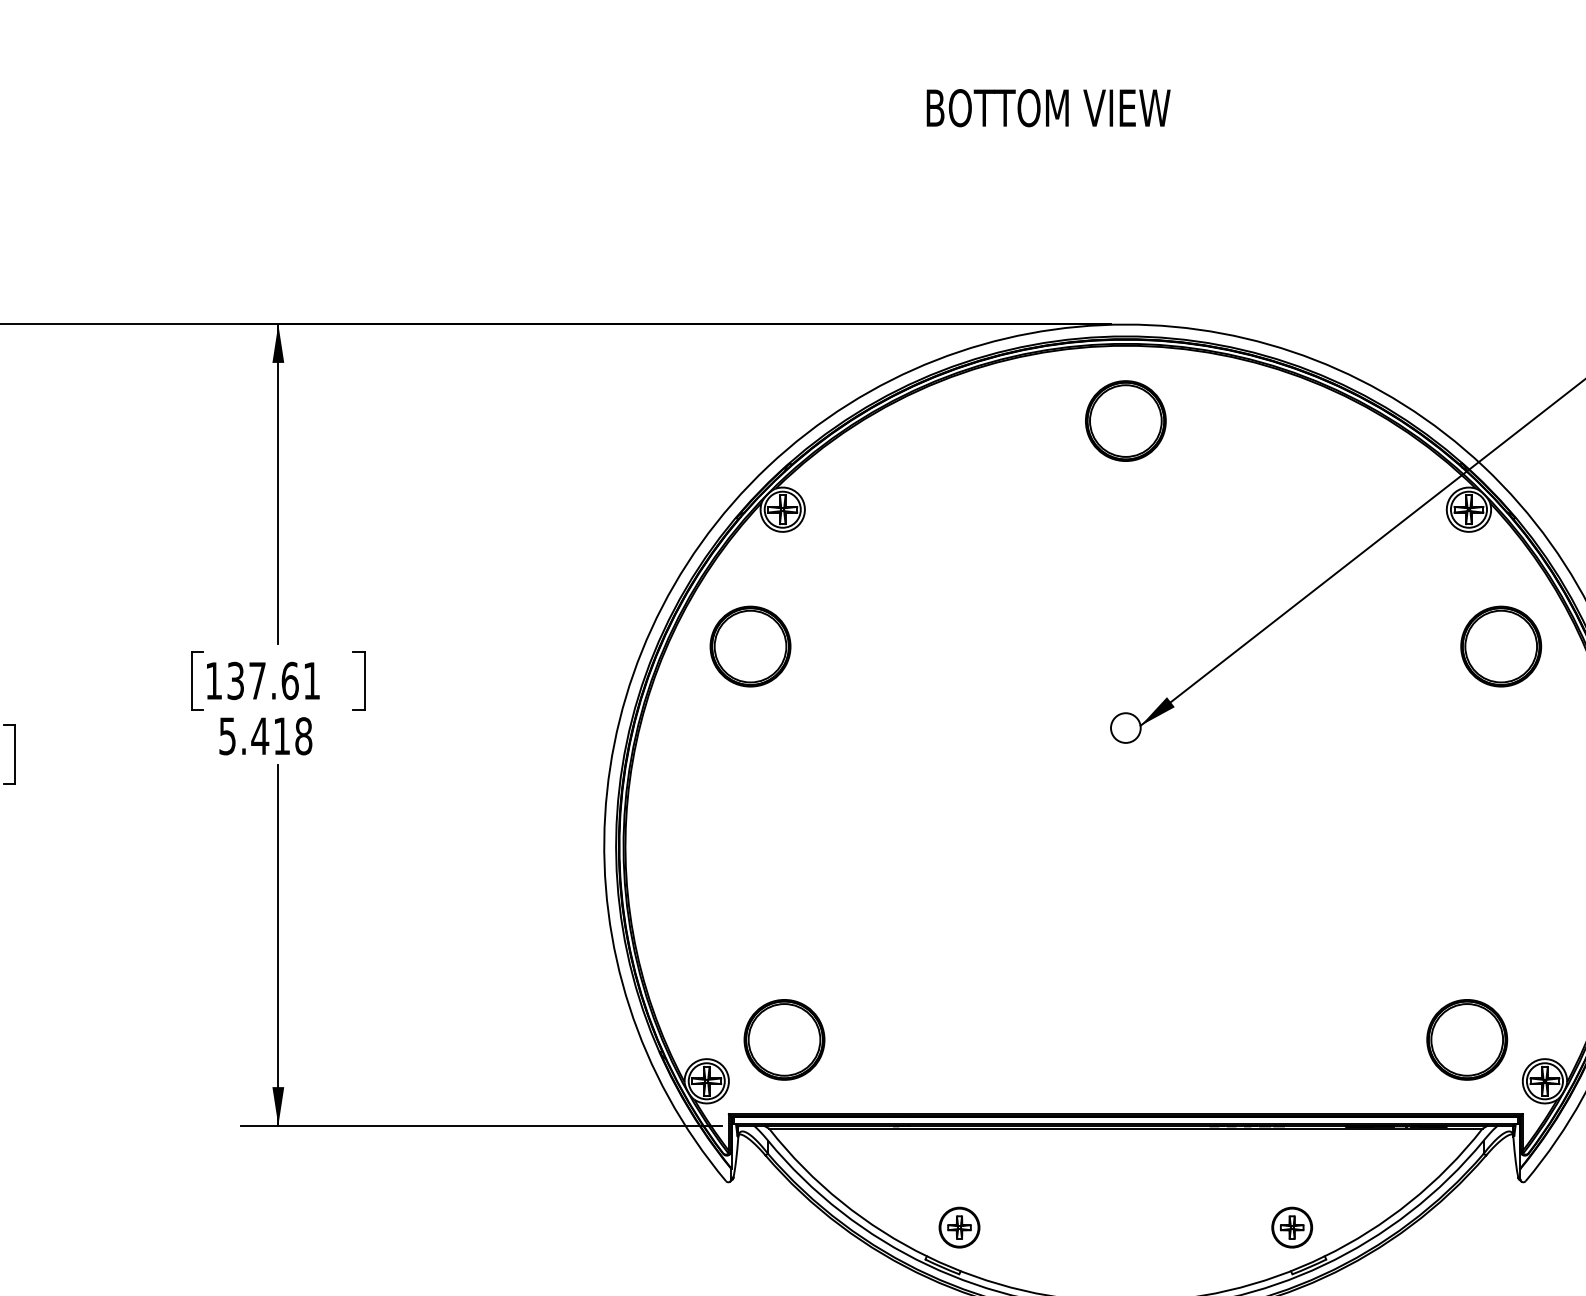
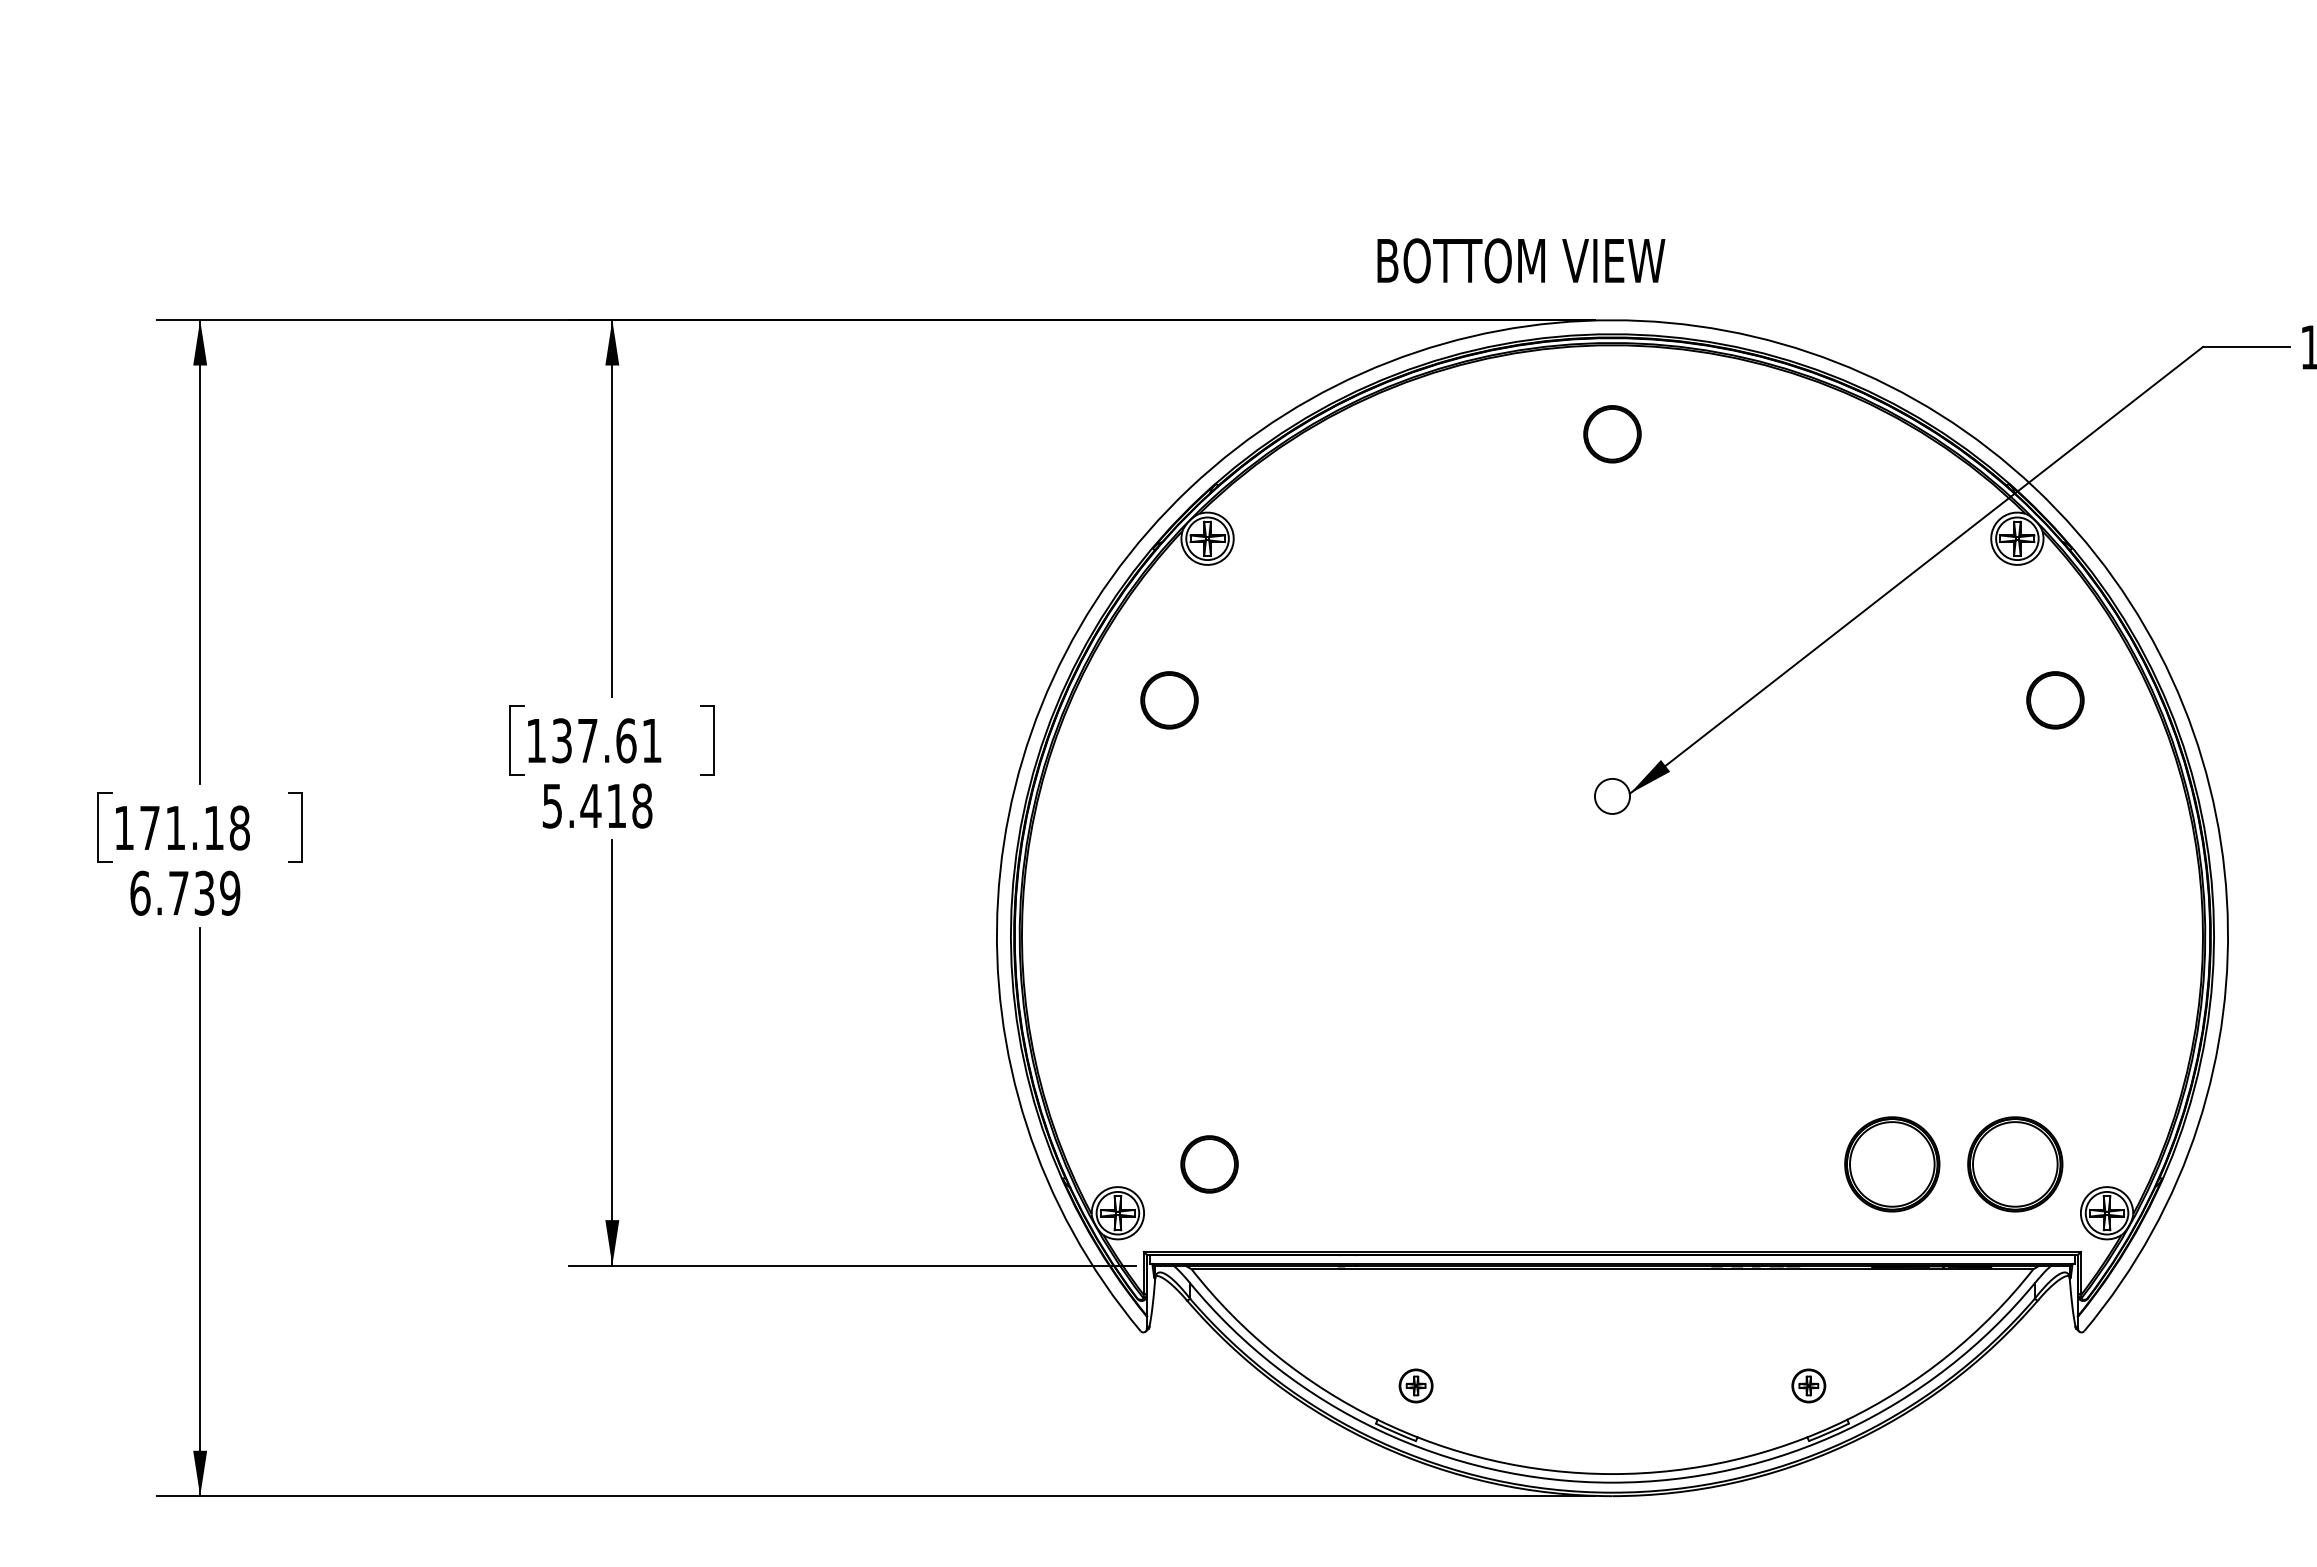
text: (1048, 107) -> (1521, 260), moved
part: (1125, 421) -> (1612, 434), size x0.6
part: (750, 646) -> (1169, 700), size x0.6
part: (1501, 646) -> (2055, 700), size x0.6
part: (784, 1039) -> (1209, 1164), size x0.6
part: (1363, 1039) -> (1892, 1164), added
part: (958, 1227) -> (1415, 1385), size x0.7
part: (1291, 1227) -> (1808, 1385), size x0.7

